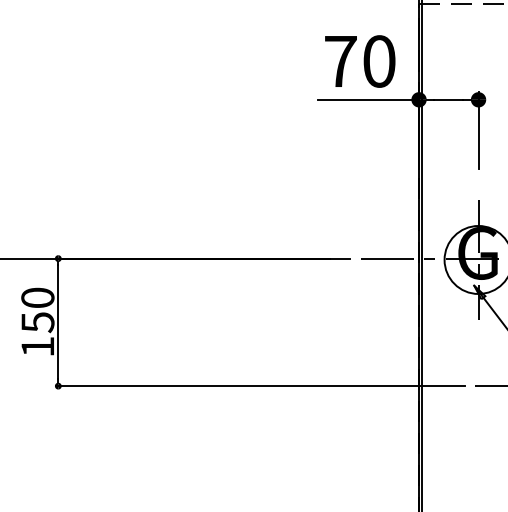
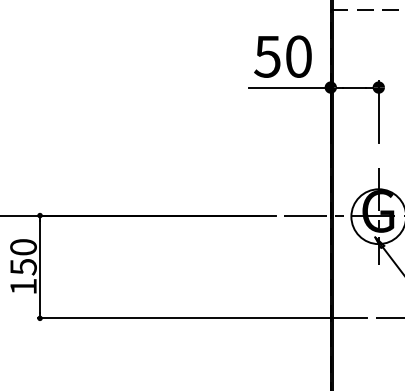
text: (339, 61) -> (266, 56), 70 -> 50

